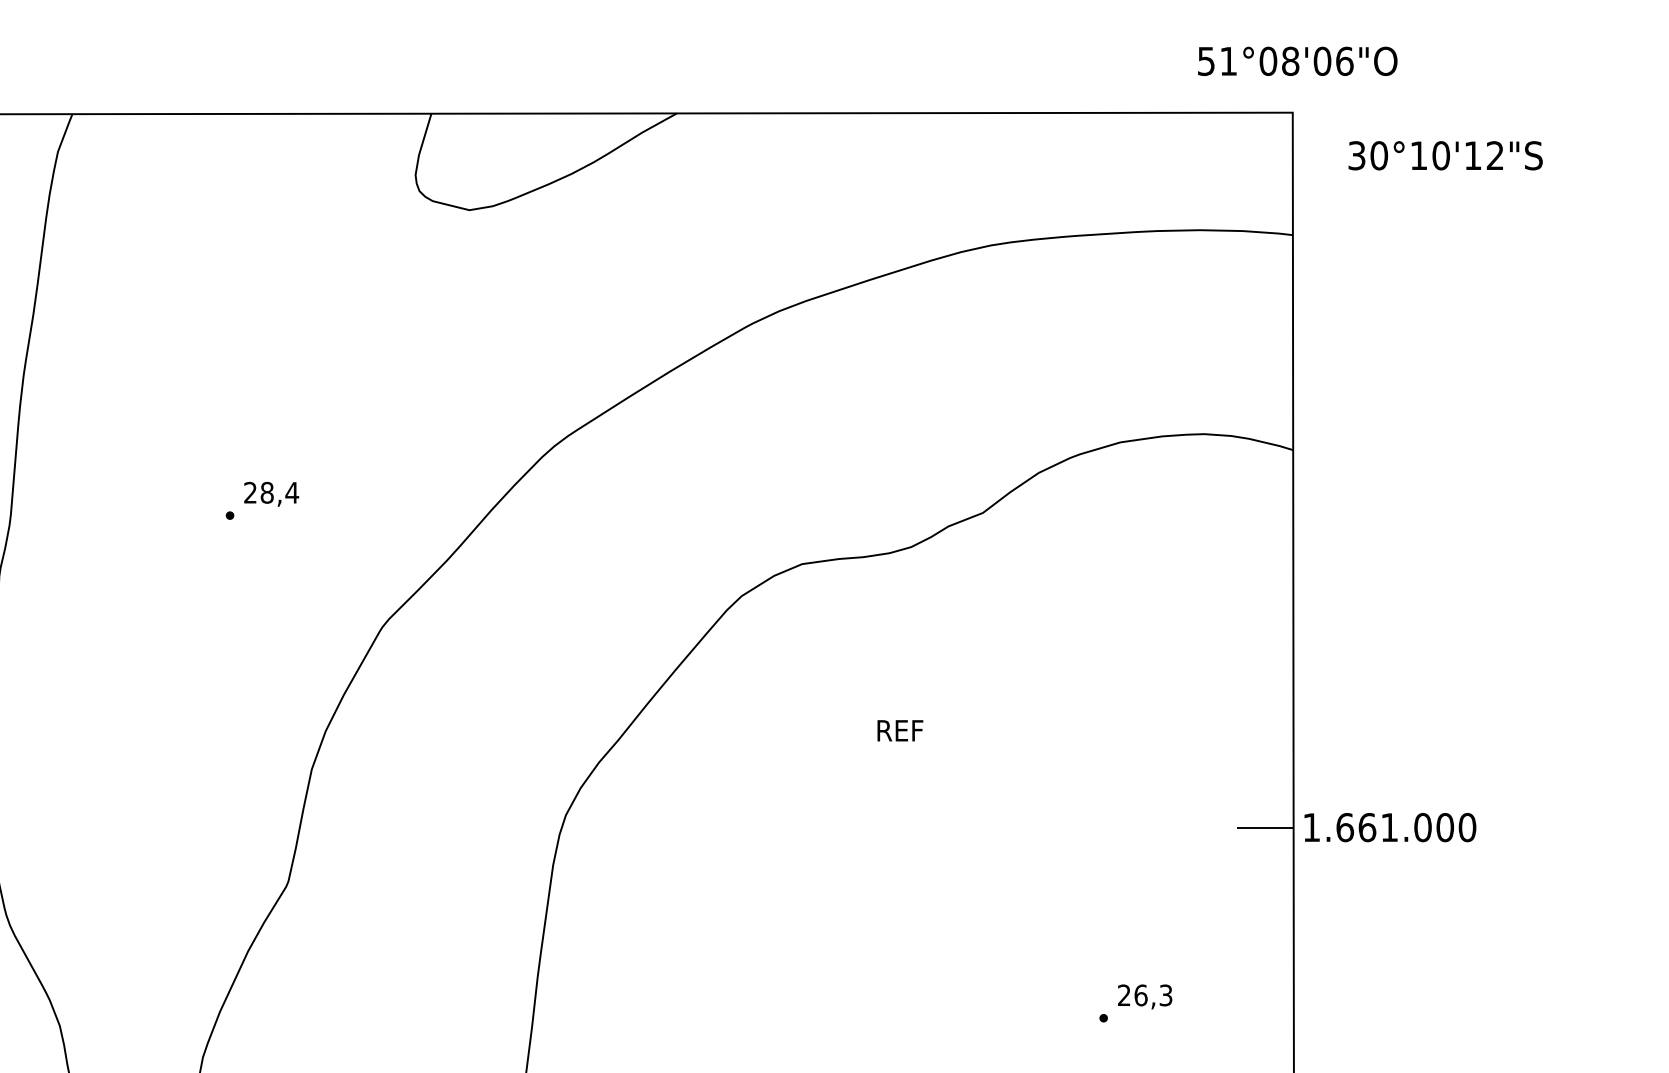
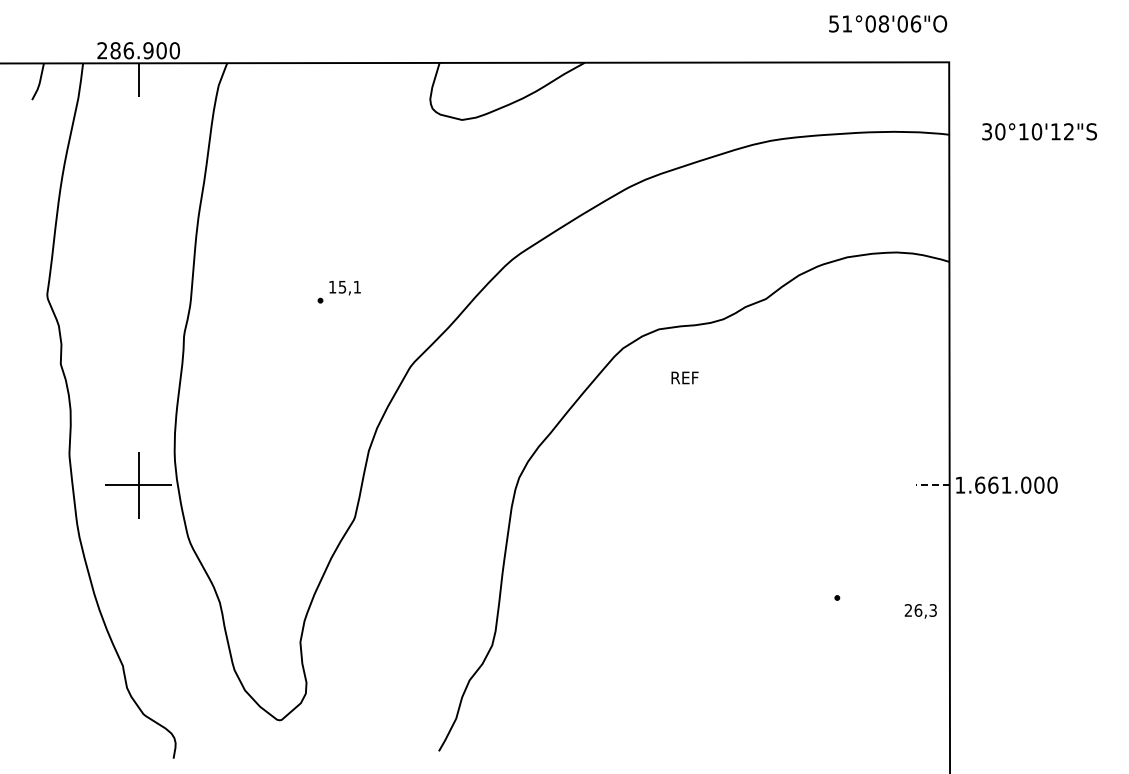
text: (1298, 60) -> (888, 23), moved
text: (1445, 155) -> (1039, 131), moved
text: (270, 491) -> (344, 286), 28,4 -> 15,1
text: (899, 730) -> (684, 377), moved
line: (1264, 828) -> (932, 485), solid -> dashed
text: (1144, 997) -> (920, 611), moved

